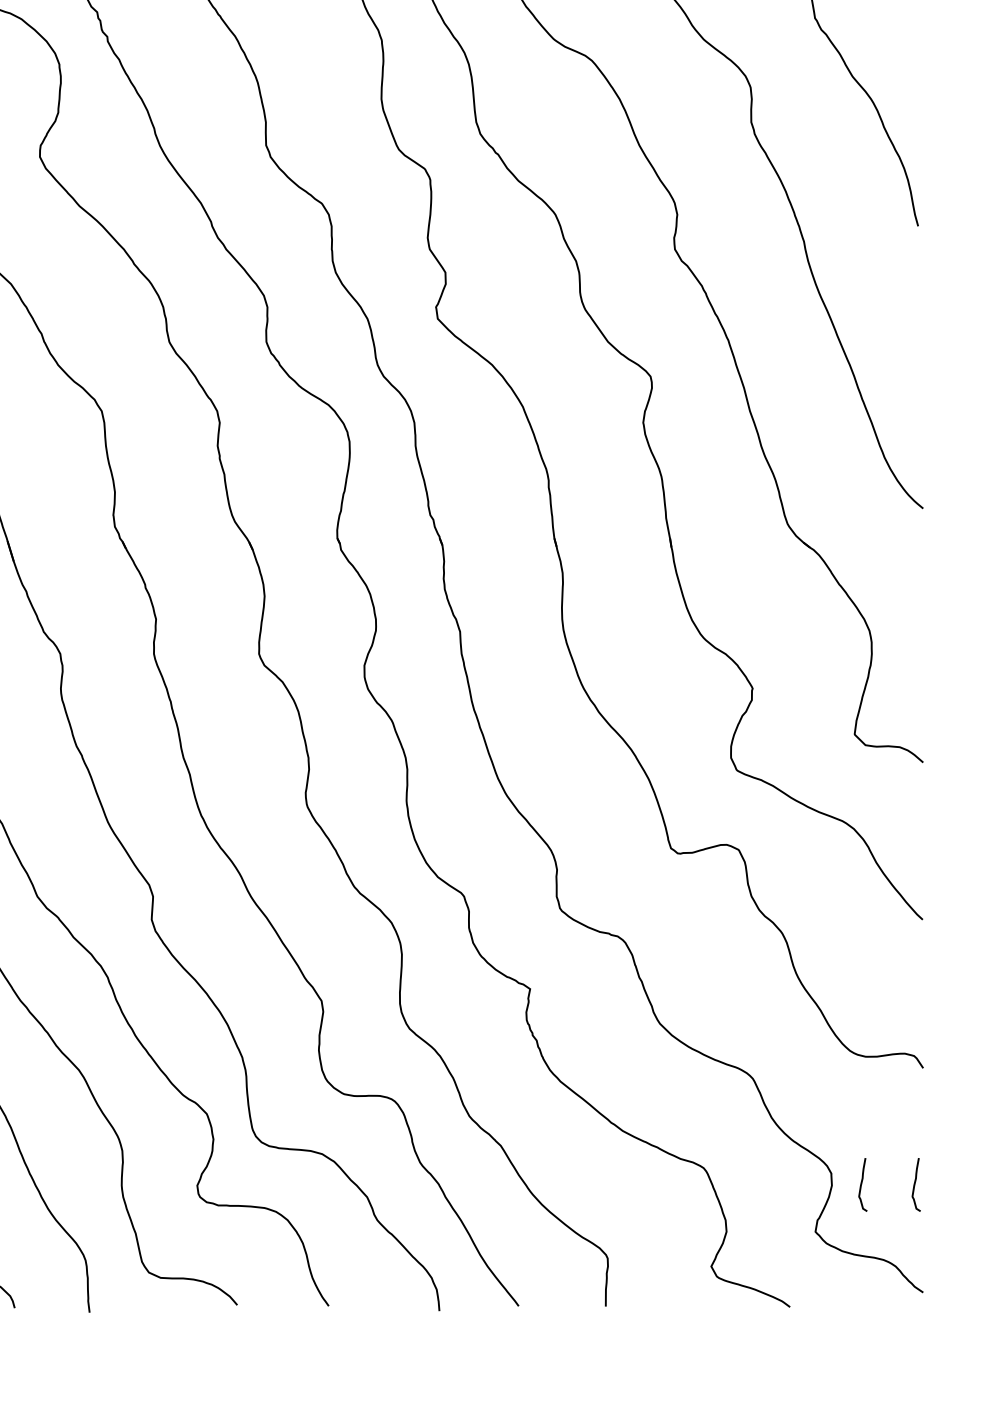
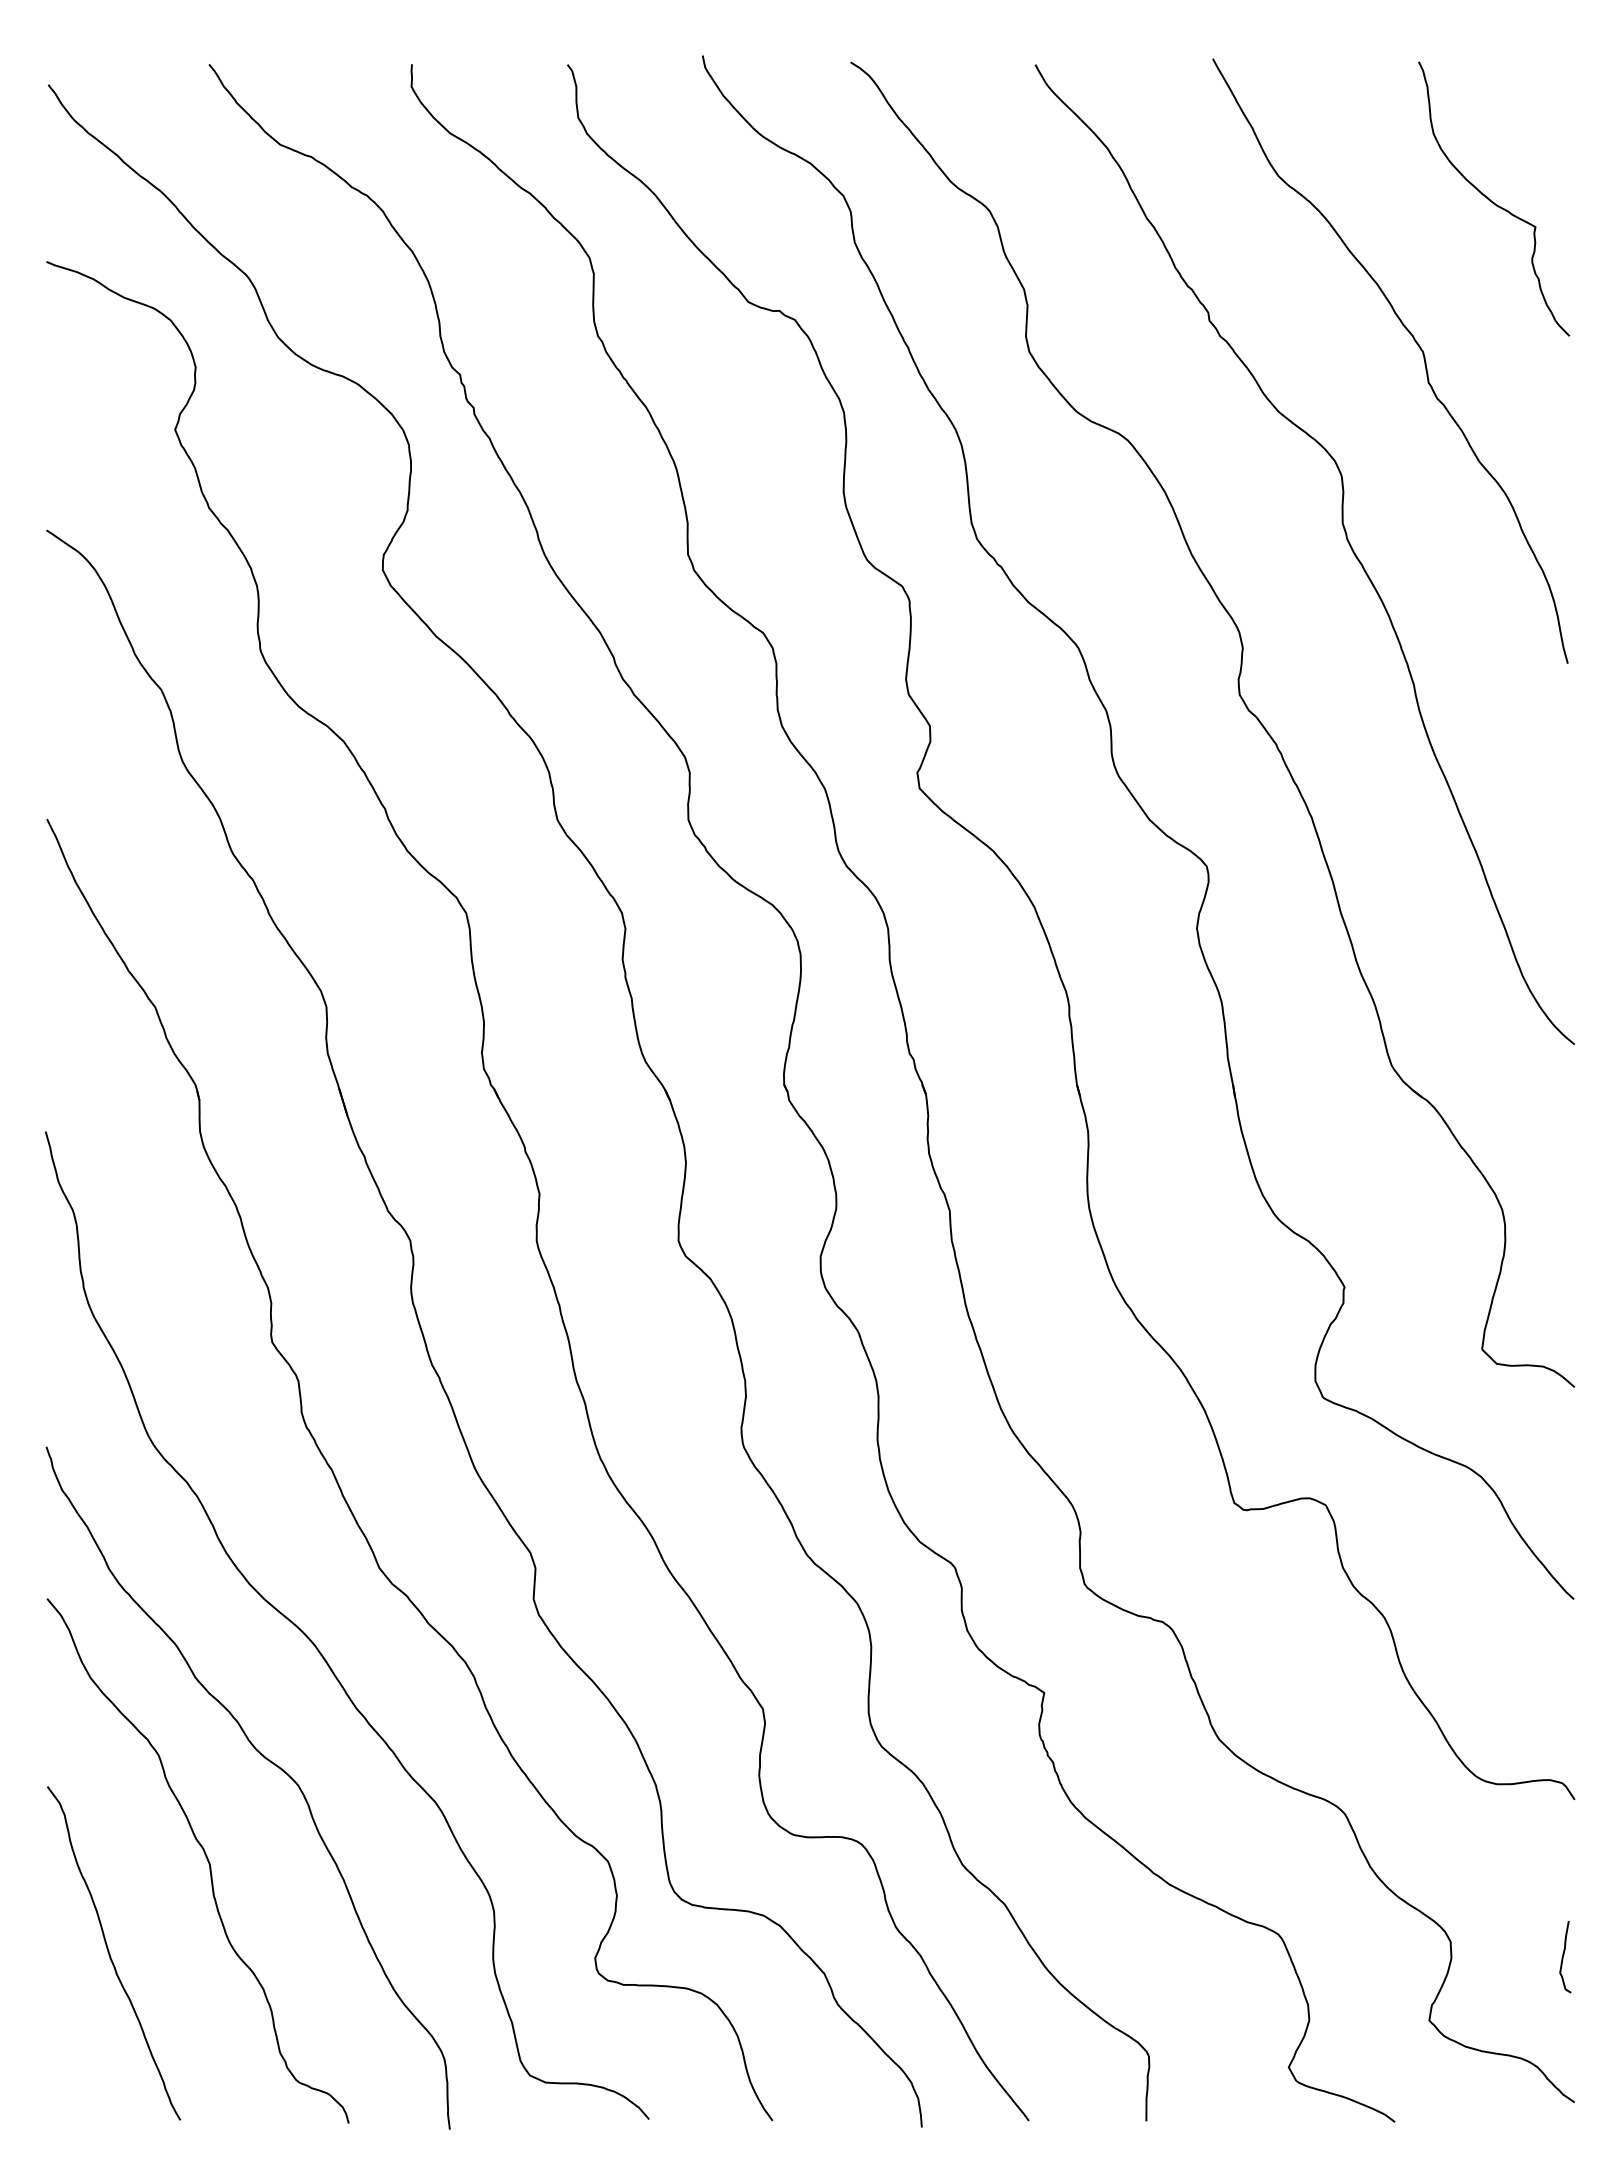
curve: (861, 1185) -> (1491, 1957), removed

